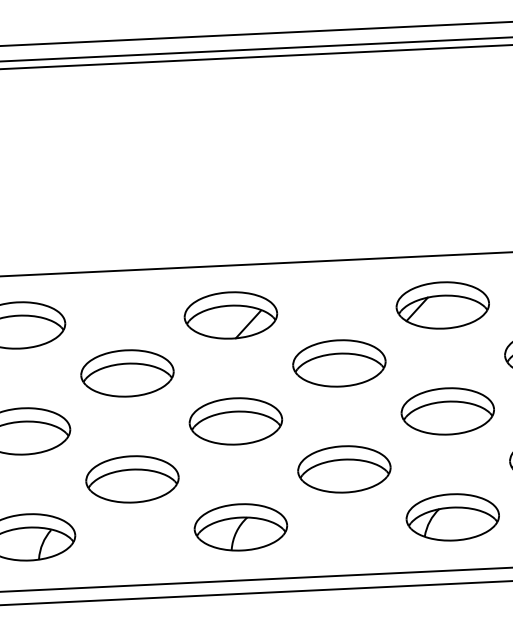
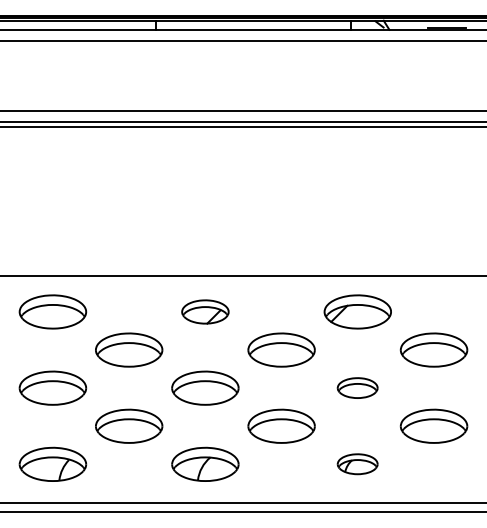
part: (231, 314) -> (205, 311), size x0.7
part: (447, 410) -> (357, 387), size x0.6
part: (452, 516) -> (357, 463), size x0.6

